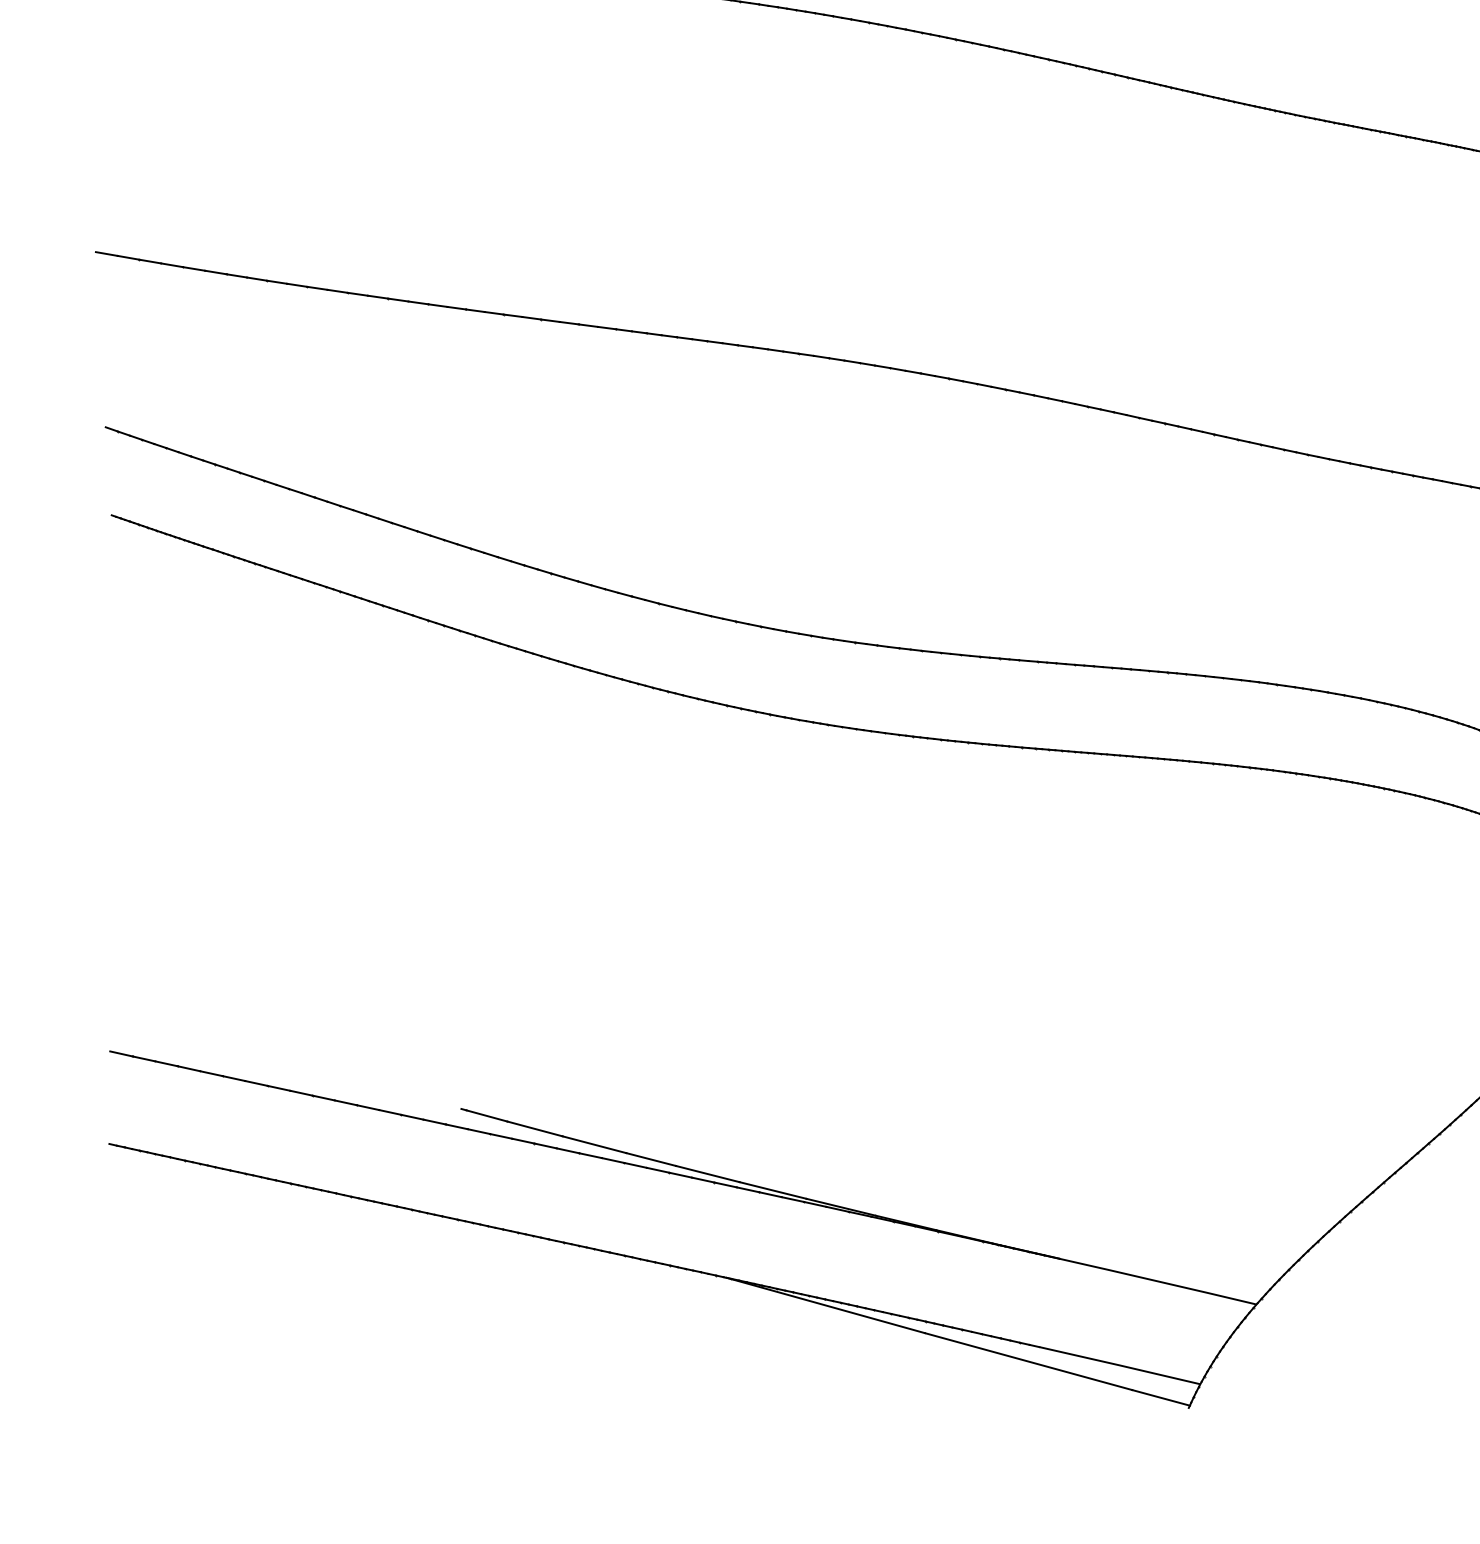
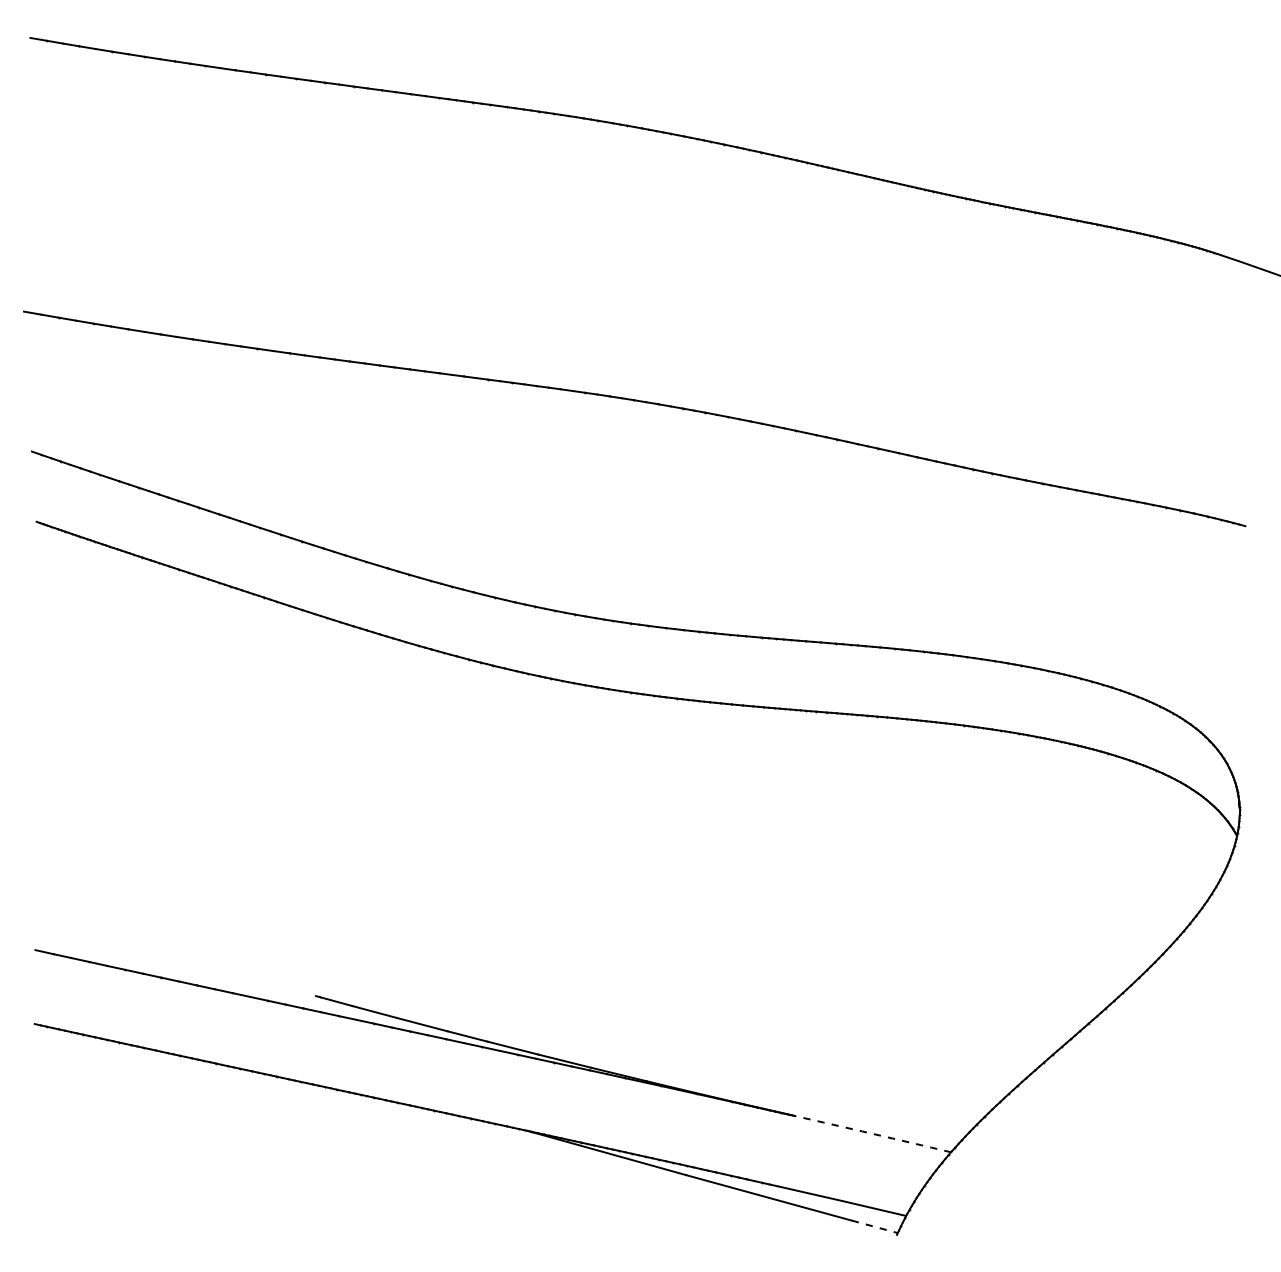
arc: (1158, 1281) -> (872, 1133), solid -> dashed
line: (1160, 1397) -> (874, 1226), solid -> dashed

